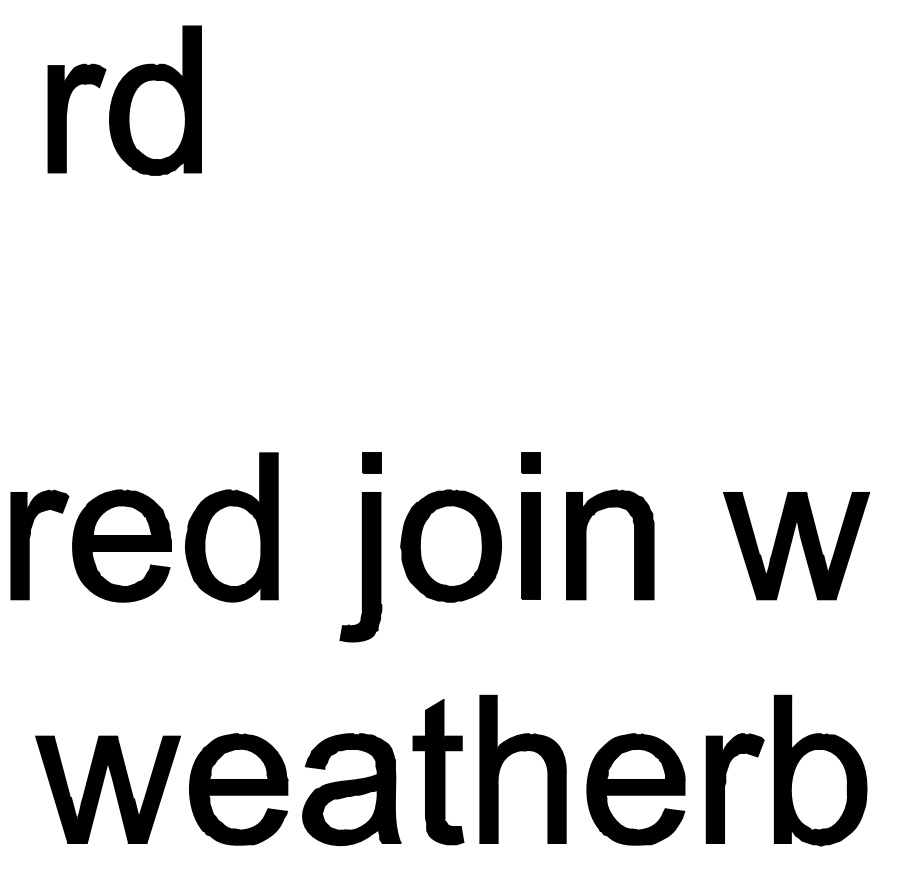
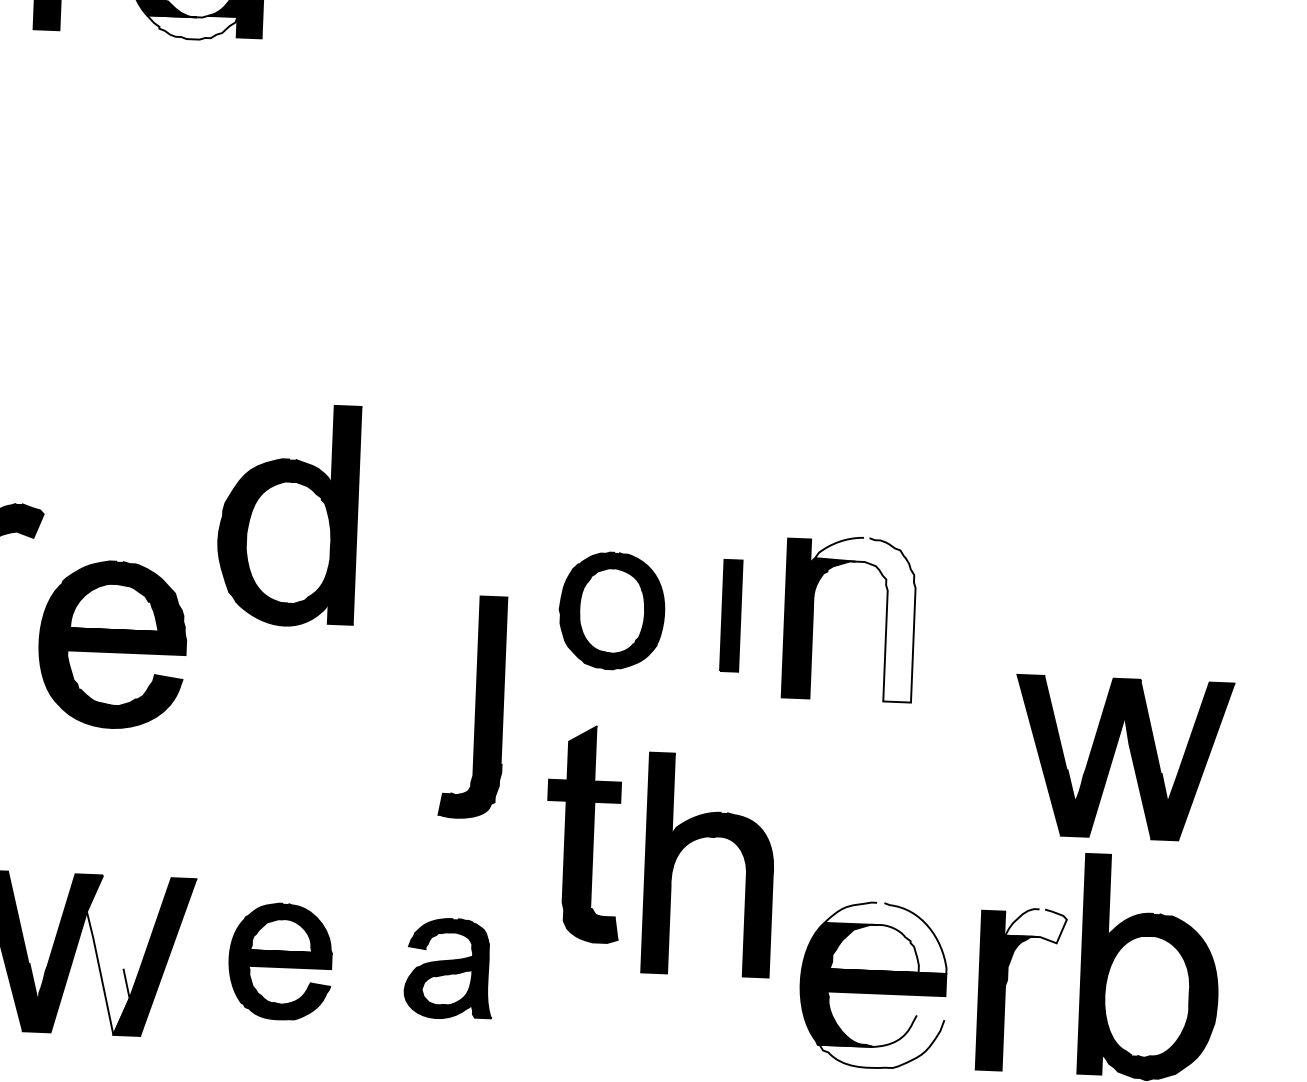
fill: (154, 166) -> (192, 26), removed
part: (371, 462) -> (498, 481), removed
part: (530, 462) -> (735, 491), removed
part: (231, 527) -> (287, 514), moved
fill: (619, 544) -> (863, 618), removed
part: (121, 545) -> (111, 643), moved
part: (450, 545) -> (611, 610), size x0.7
part: (530, 545) -> (730, 614), size x0.7
part: (796, 546) -> (1122, 759), moved
part: (360, 567) -> (472, 707), moved
fill: (742, 745) -> (1034, 926), removed
part: (522, 751) -> (709, 838), moved
fill: (642, 756) -> (885, 936), removed
part: (438, 772) -> (584, 834), moved
fill: (122, 789) -> (106, 954), removed
part: (238, 789) -> (280, 961), size x0.7
part: (351, 789) -> (448, 968), size x0.6
fill: (642, 826) -> (880, 1040), removed

